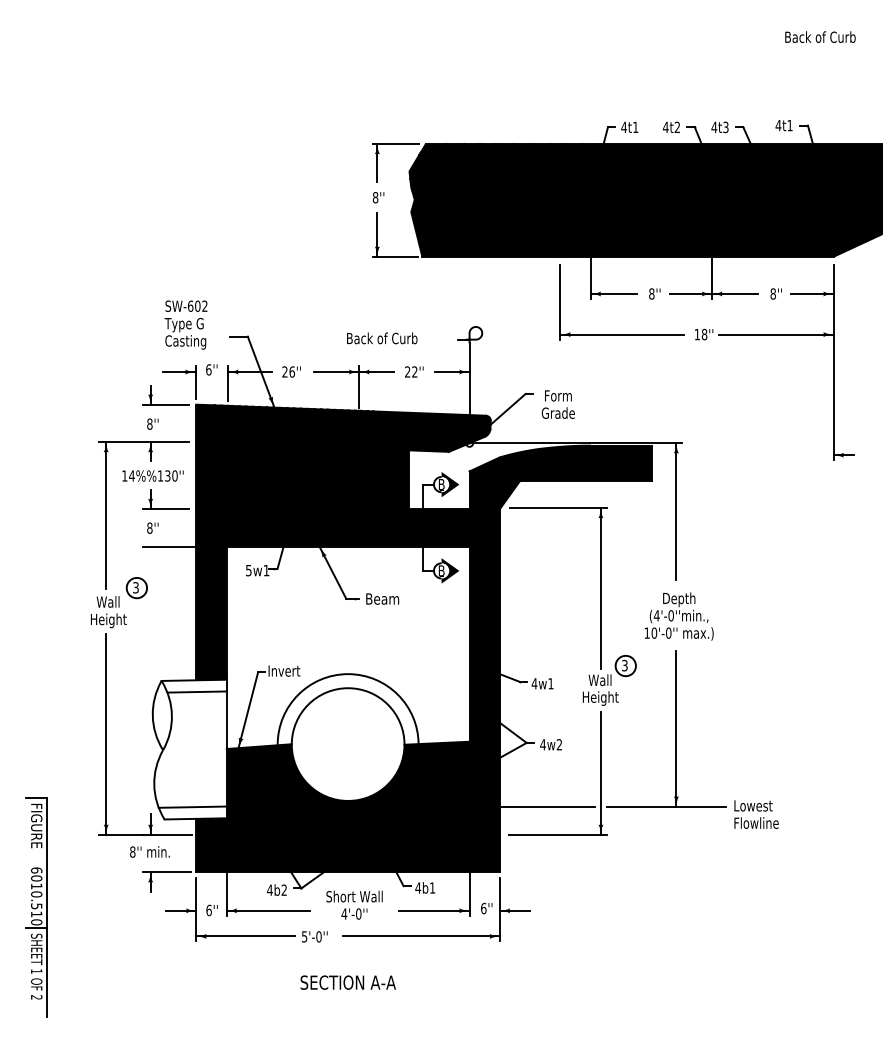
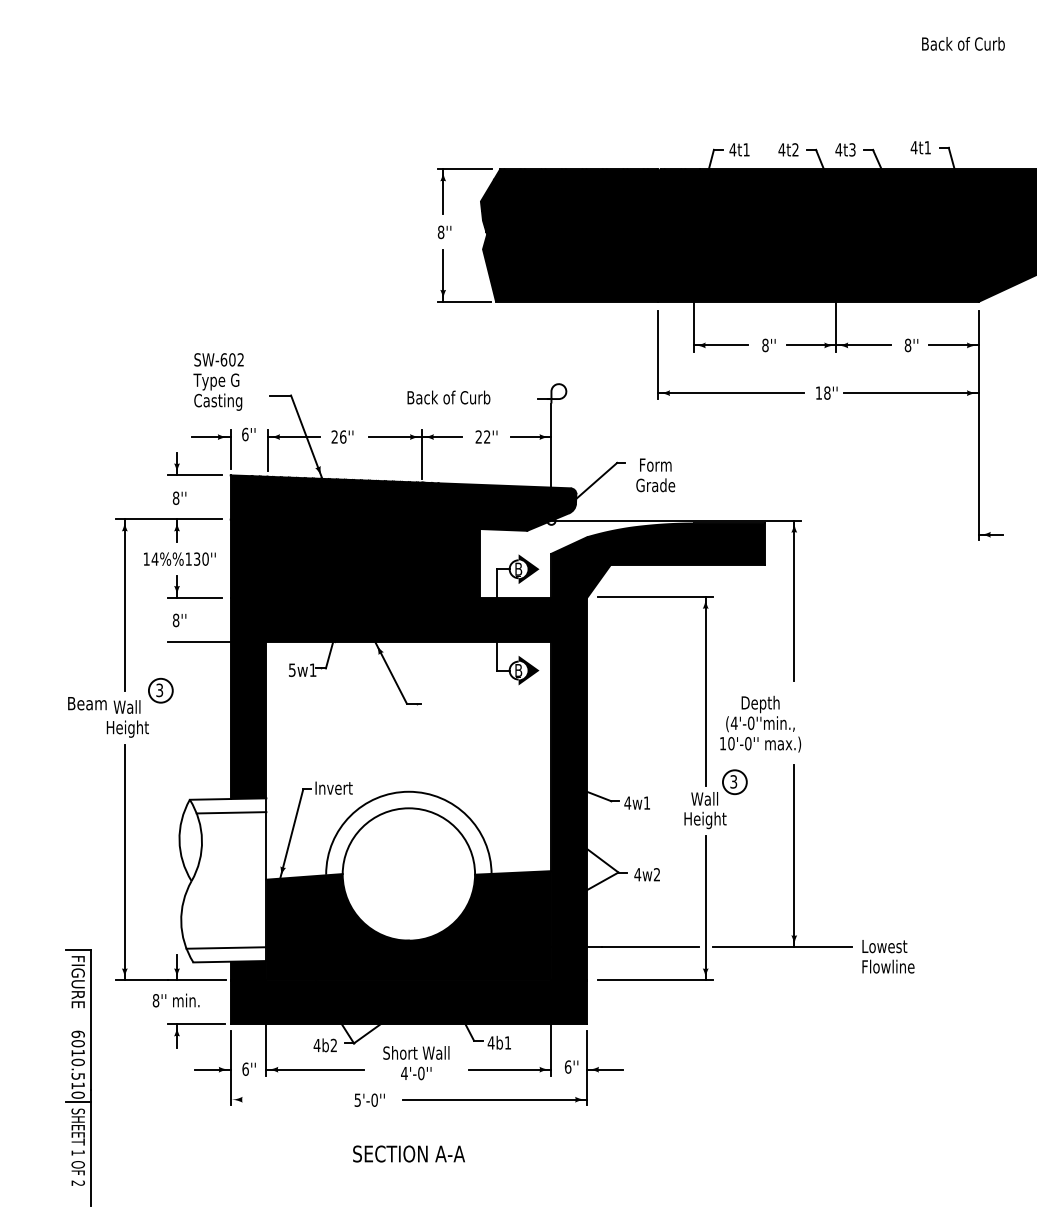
text: (382, 598) -> (87, 703), moved
text: (679, 615) -> (760, 723), moved
part: (36, 907) -> (78, 1077), moved
line: (245, 936) -> (288, 1099), removed

